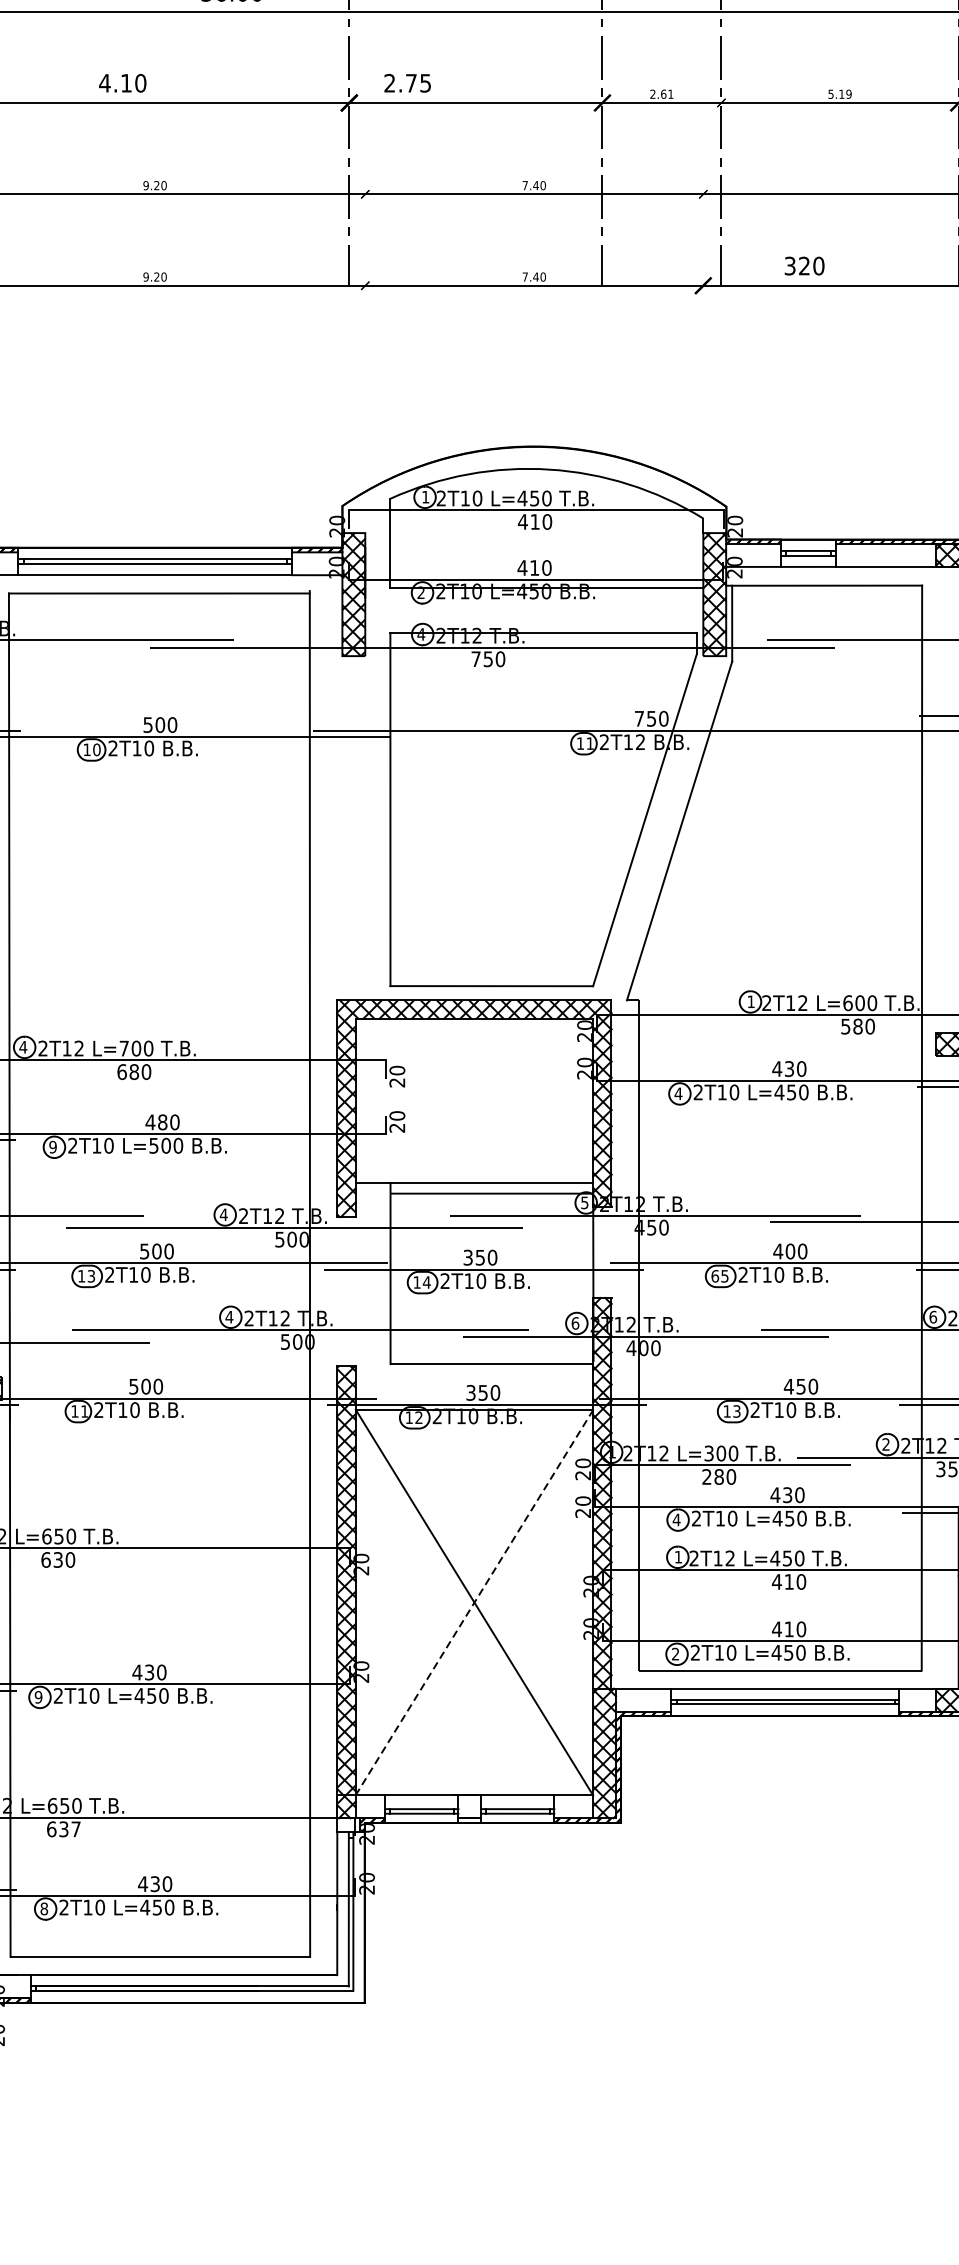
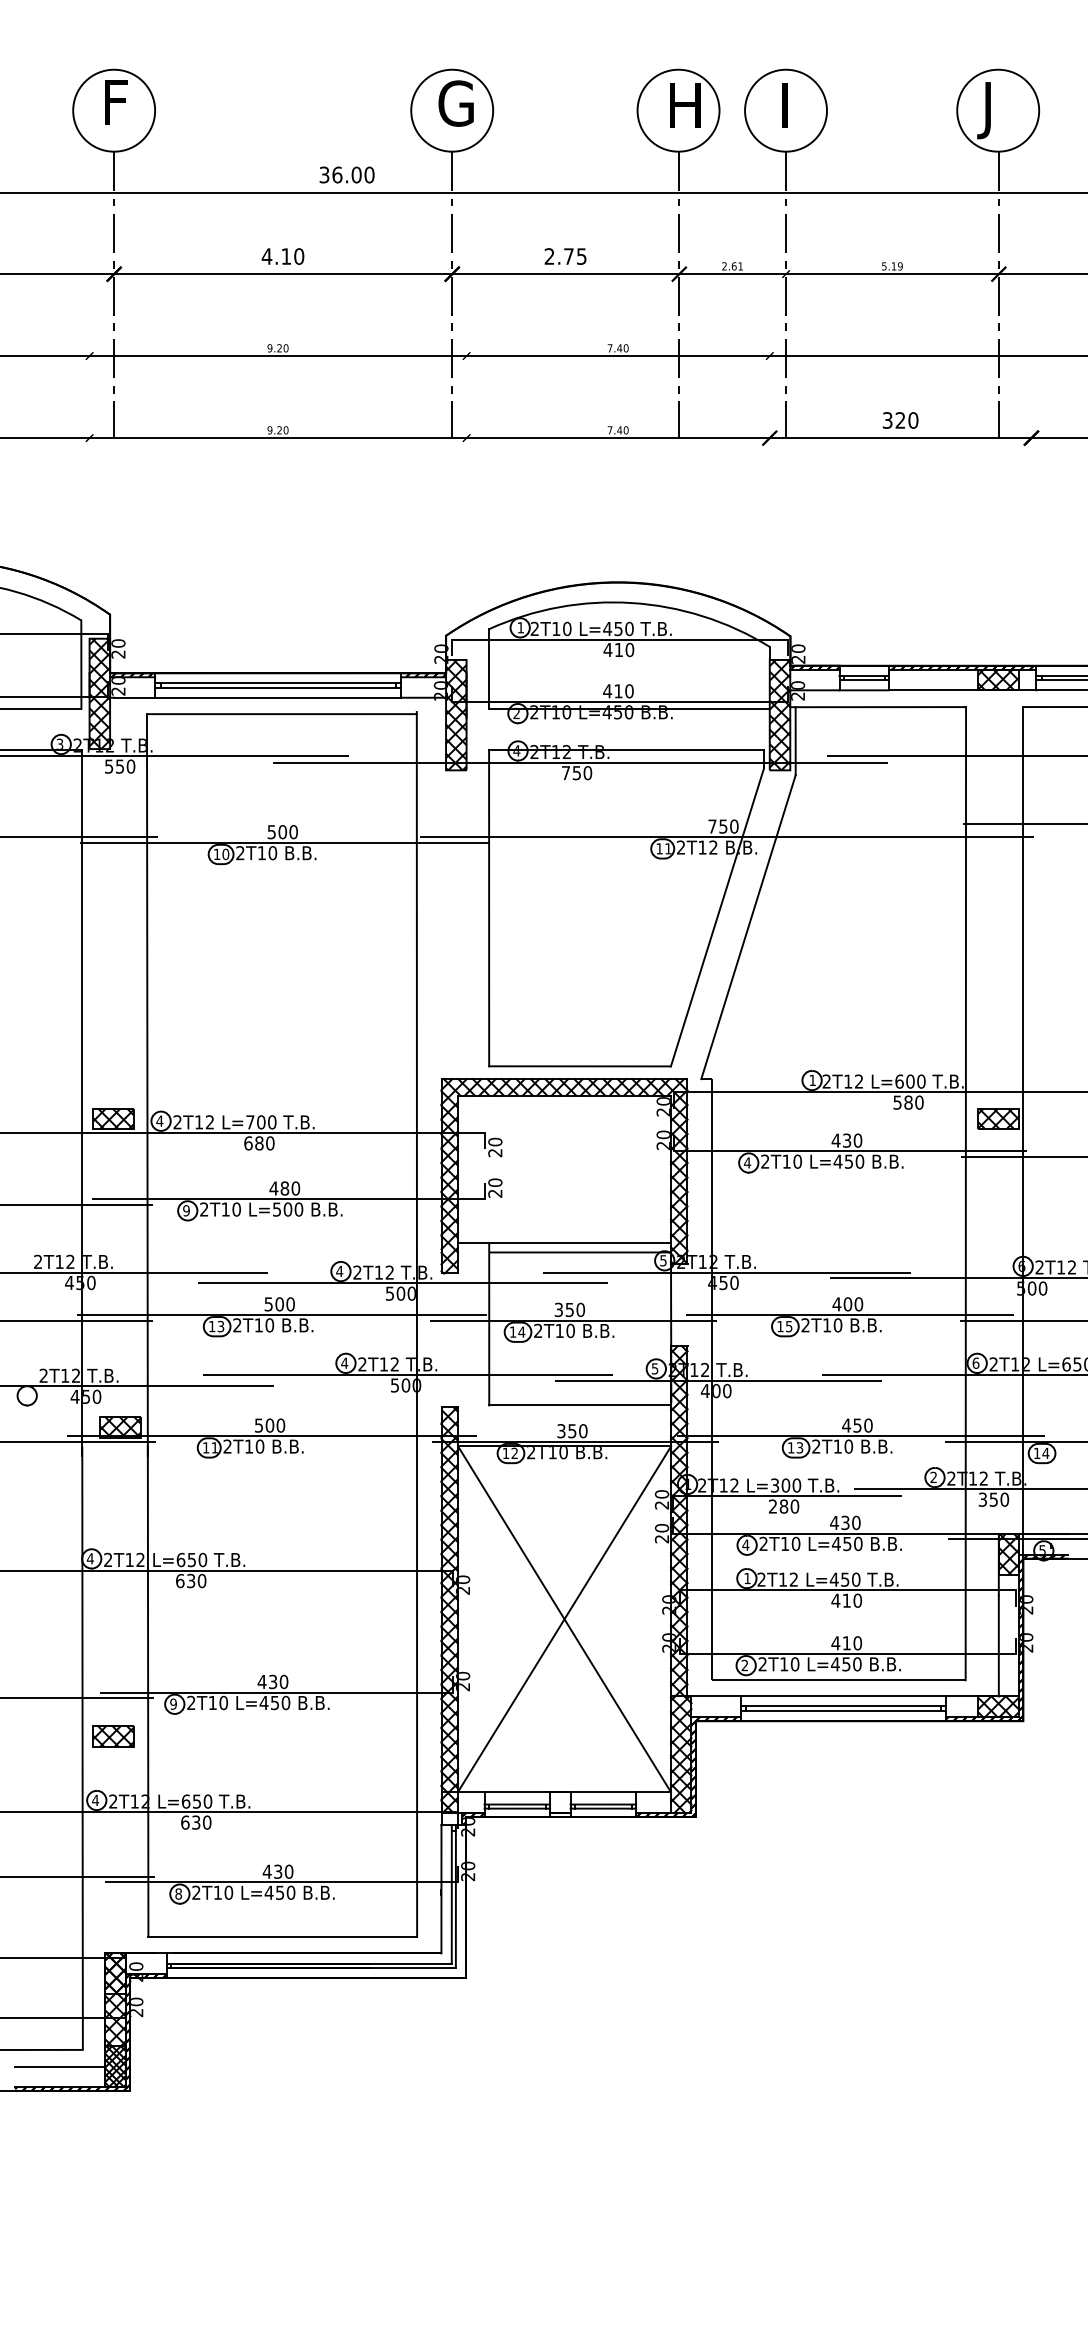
text: (122, 83) -> (282, 256), moved
text: (407, 83) -> (565, 256), moved
text: (804, 266) -> (900, 420), moved
text: (715, 1276) -> (780, 1326), 65 -> 15
text: (574, 1323) -> (654, 1368), 6 -> 5
line: (474, 1601) -> (564, 1618), dashed -> solid
text: (76, 1829) -> (207, 1822), 637 -> 630

